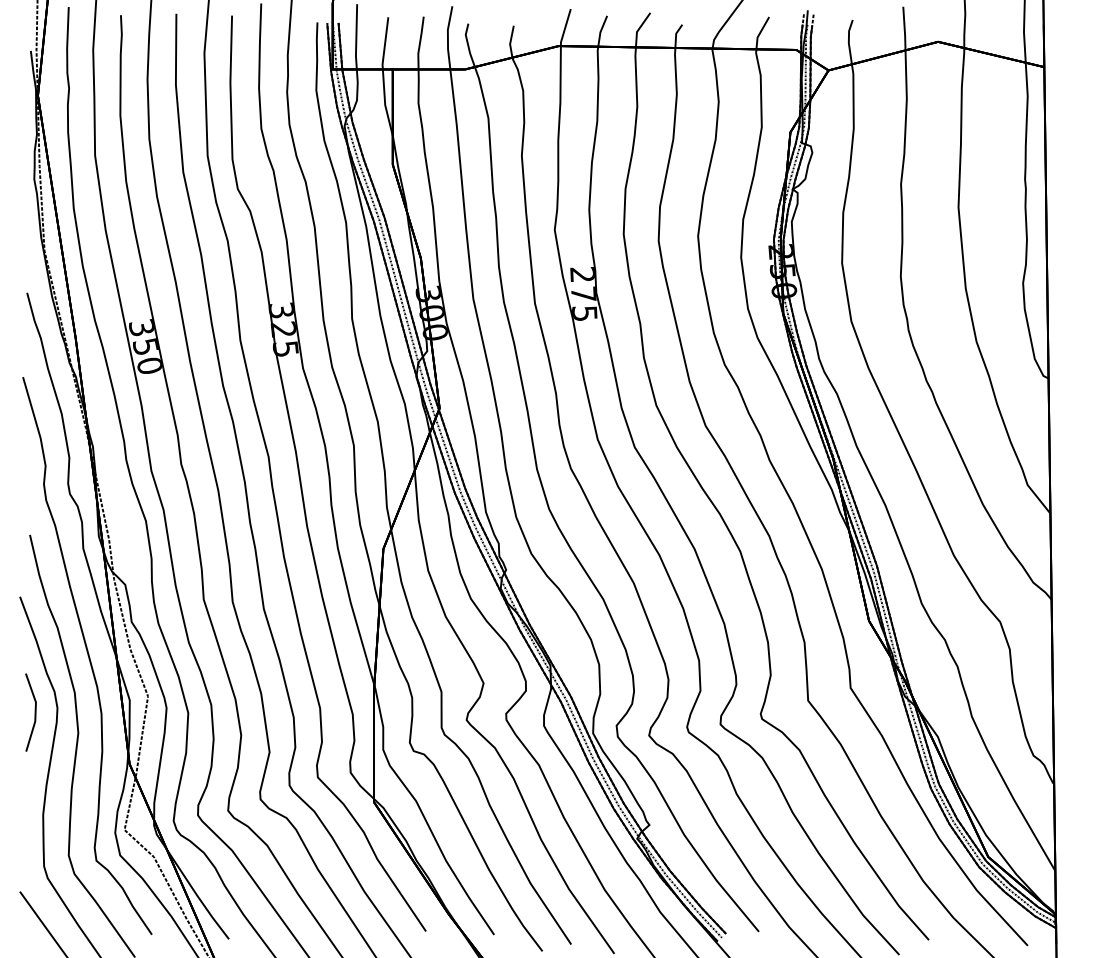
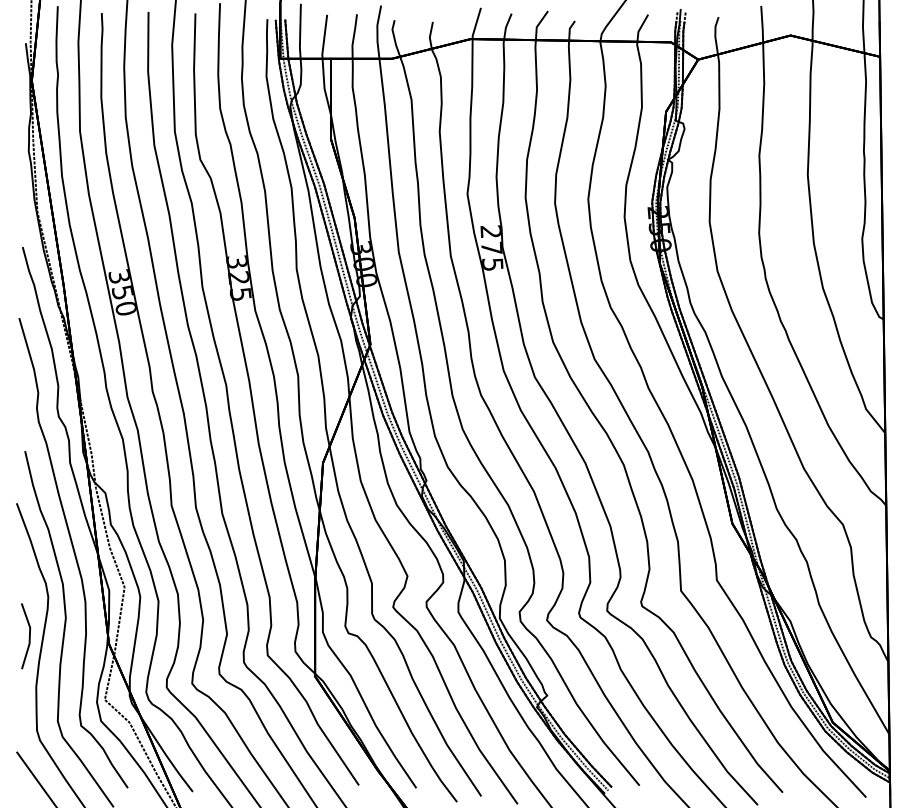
line: (34, 712) -> (28, 636), moved

